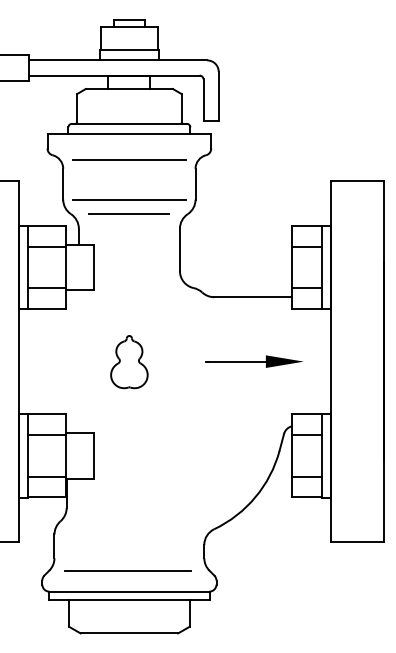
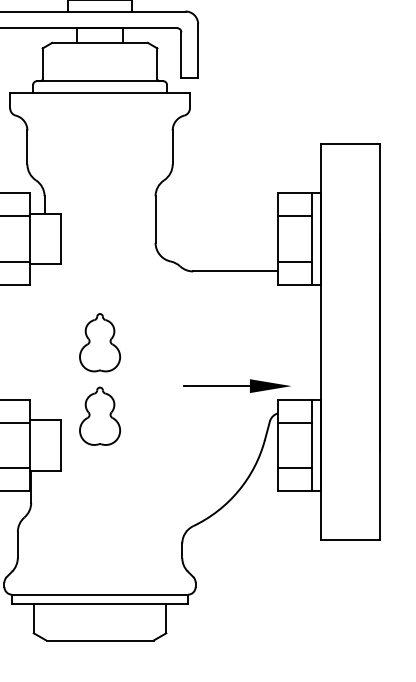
line: (129, 159) -> (100, 120), removed
line: (129, 199) -> (100, 164), removed
line: (129, 214) -> (100, 180), removed
part: (254, 361) -> (237, 385), moved
part: (129, 429) -> (100, 416), added
line: (127, 570) -> (97, 571), removed

